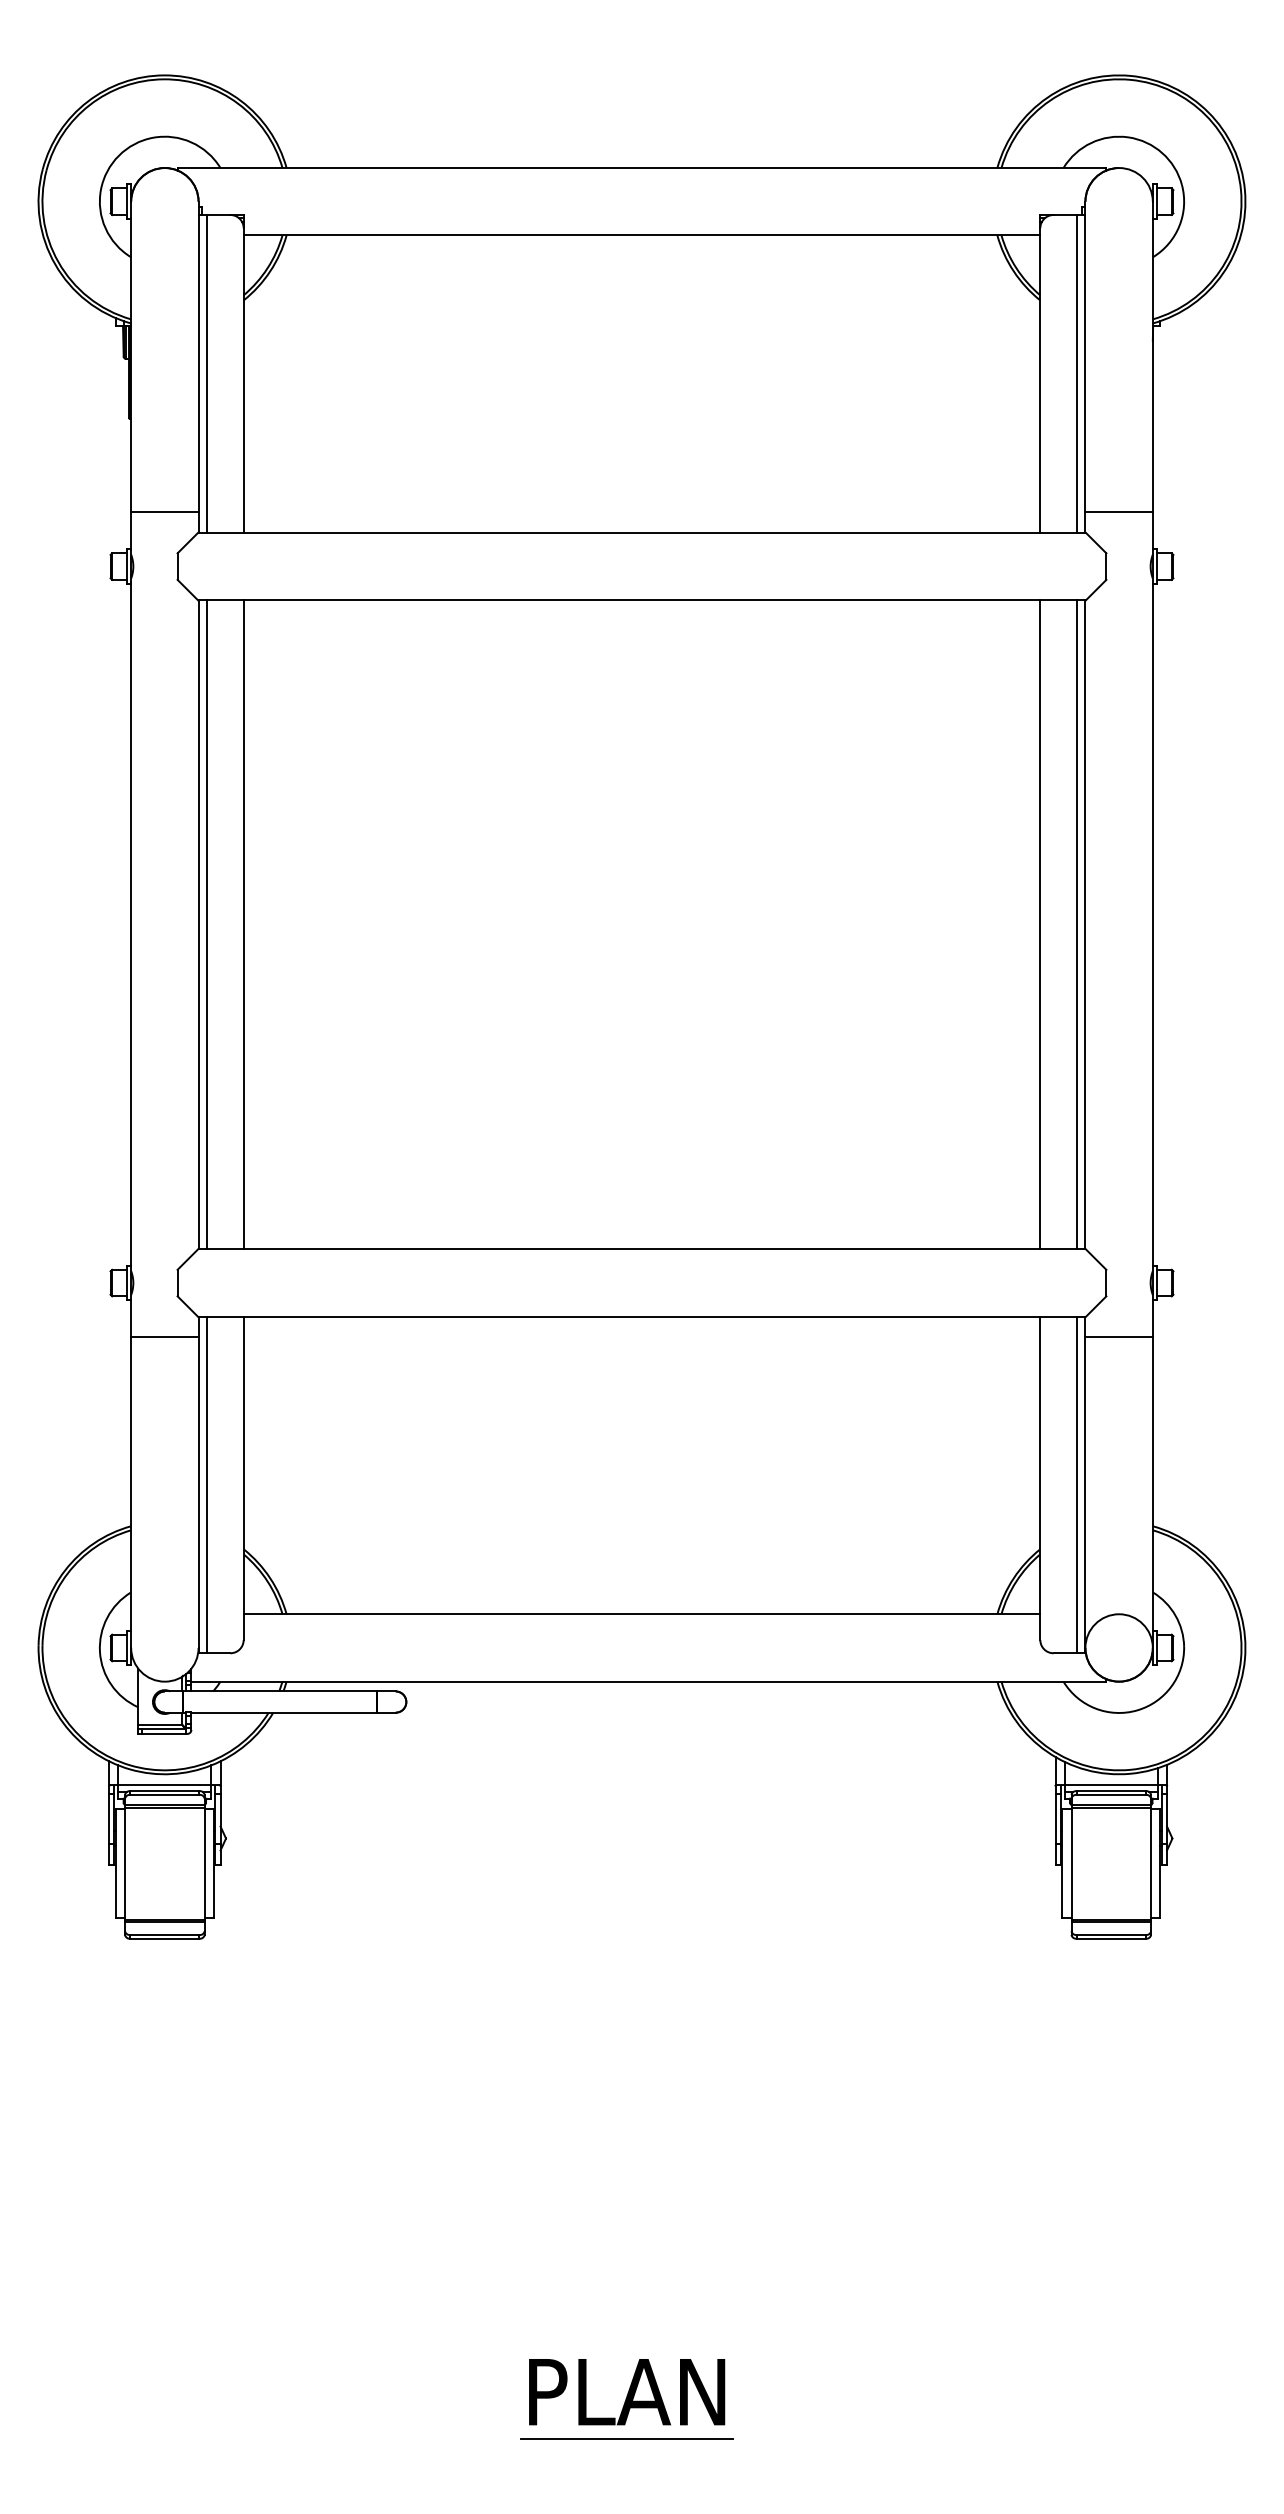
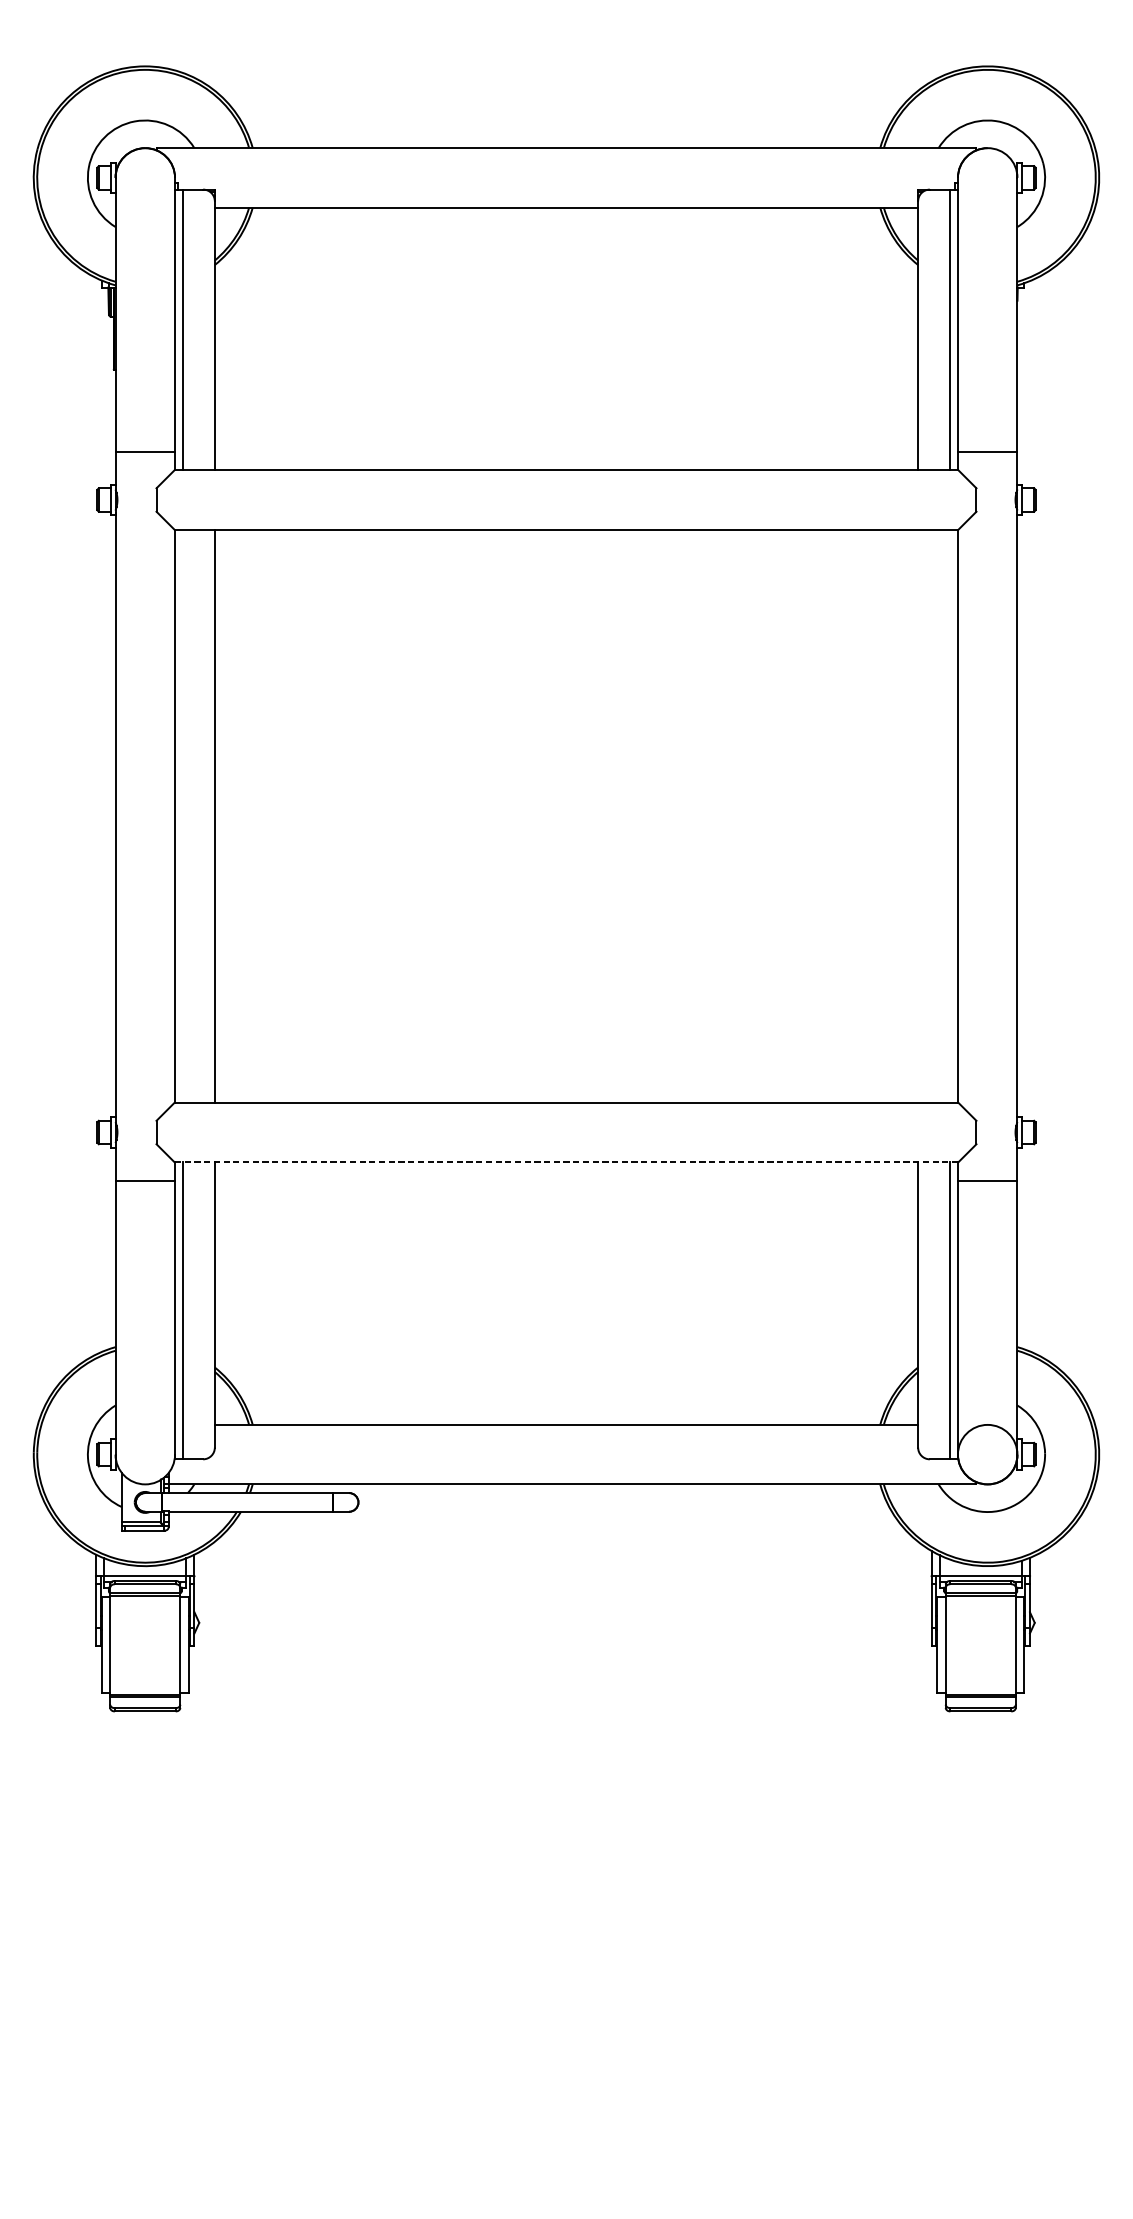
line: (207, 924) -> (182, 815), removed
line: (1040, 924) -> (918, 815), removed
line: (1076, 924) -> (950, 815), removed
line: (642, 1316) -> (566, 1162), solid -> dashed
part: (626, 2399) -> (552, 2118), removed

